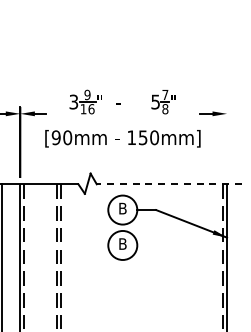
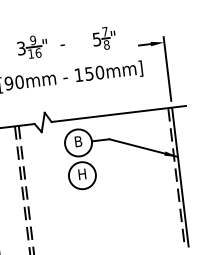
line: (227, 142) -> (167, 68), added
line: (169, 184) -> (118, 114), dashed -> solid
text: (122, 243) -> (81, 173), B -> H

